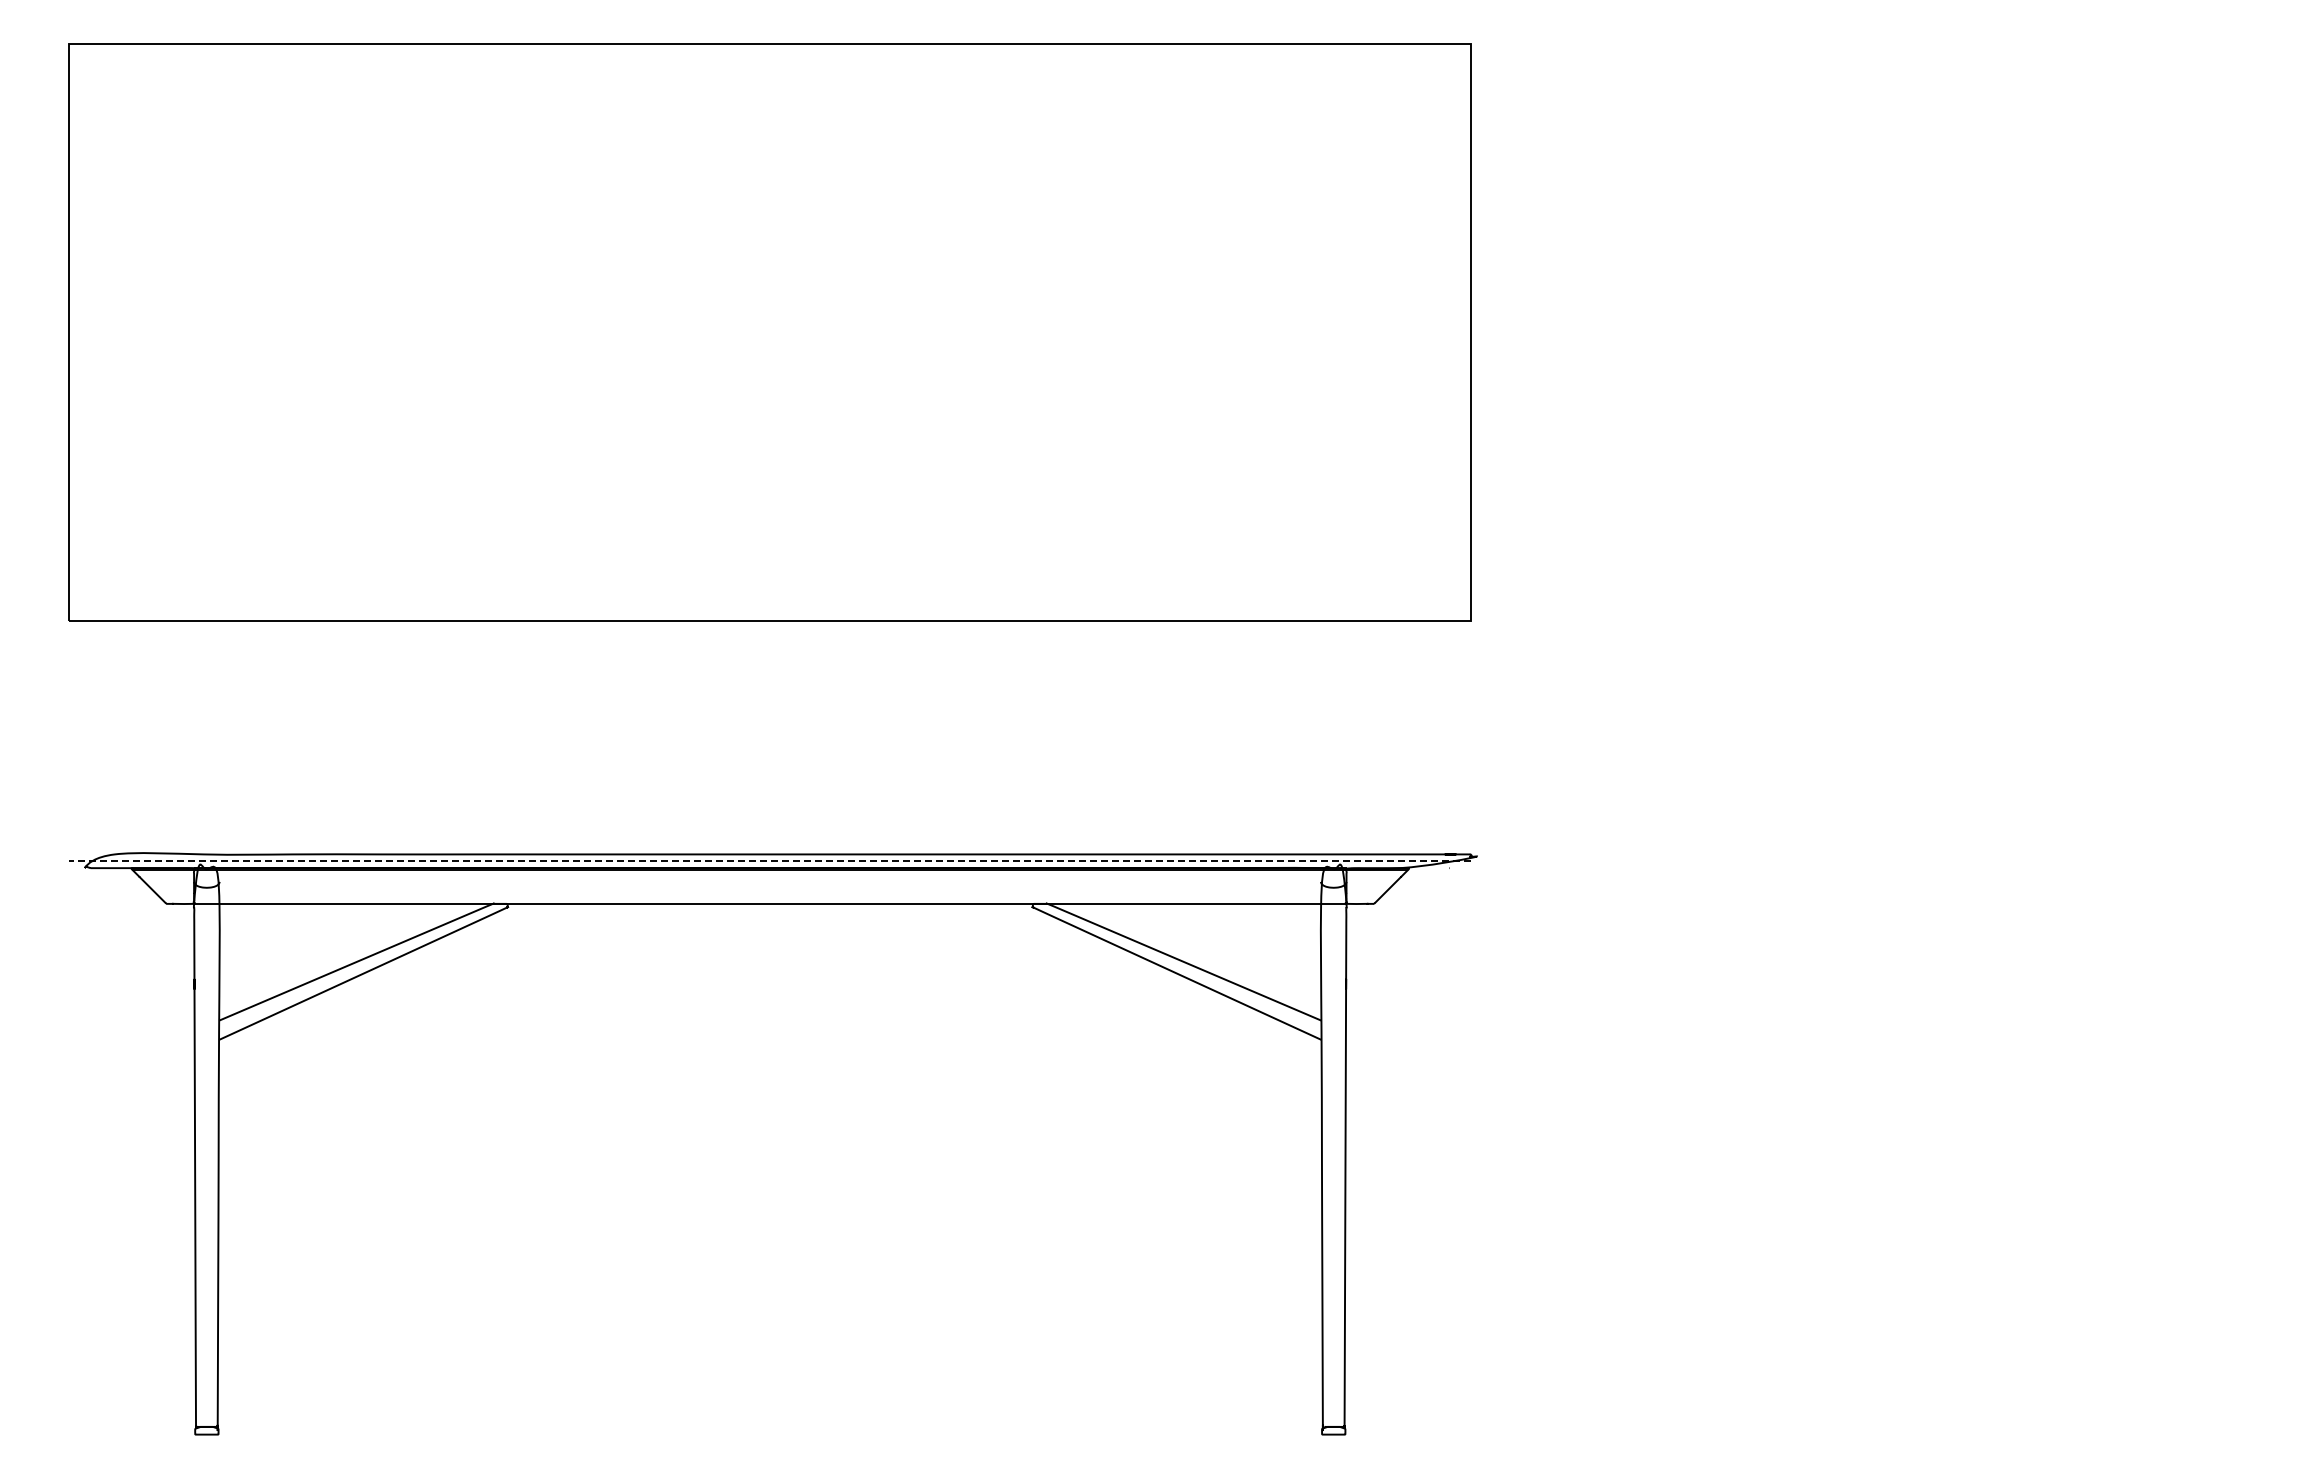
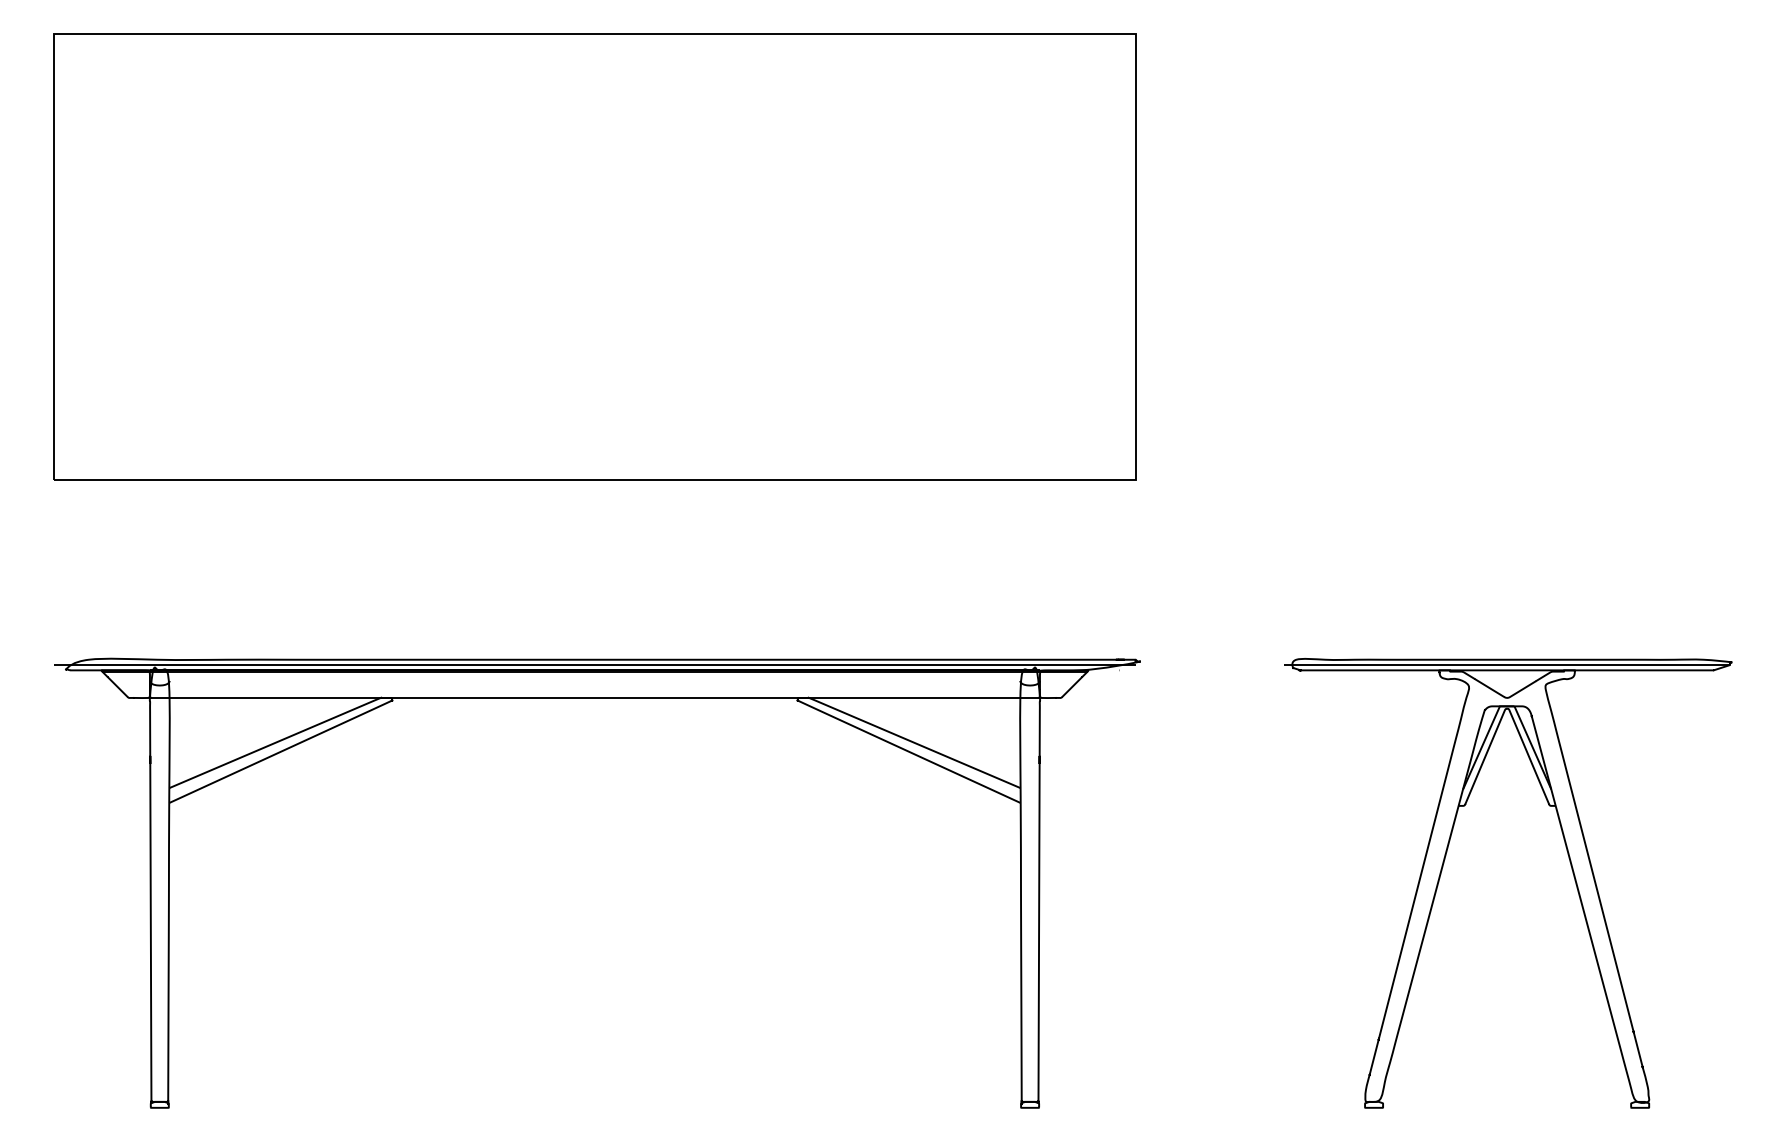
line: (770, 861) -> (595, 665), dashed -> solid
part: (2033, 1120) -> (1570, 865), added

